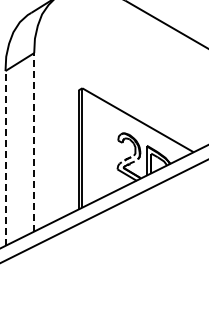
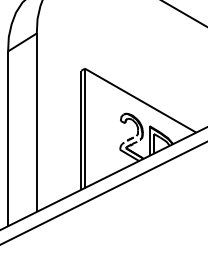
line: (34, 141) -> (37, 121), dashed -> solid
line: (5, 158) -> (8, 138), dashed -> solid

